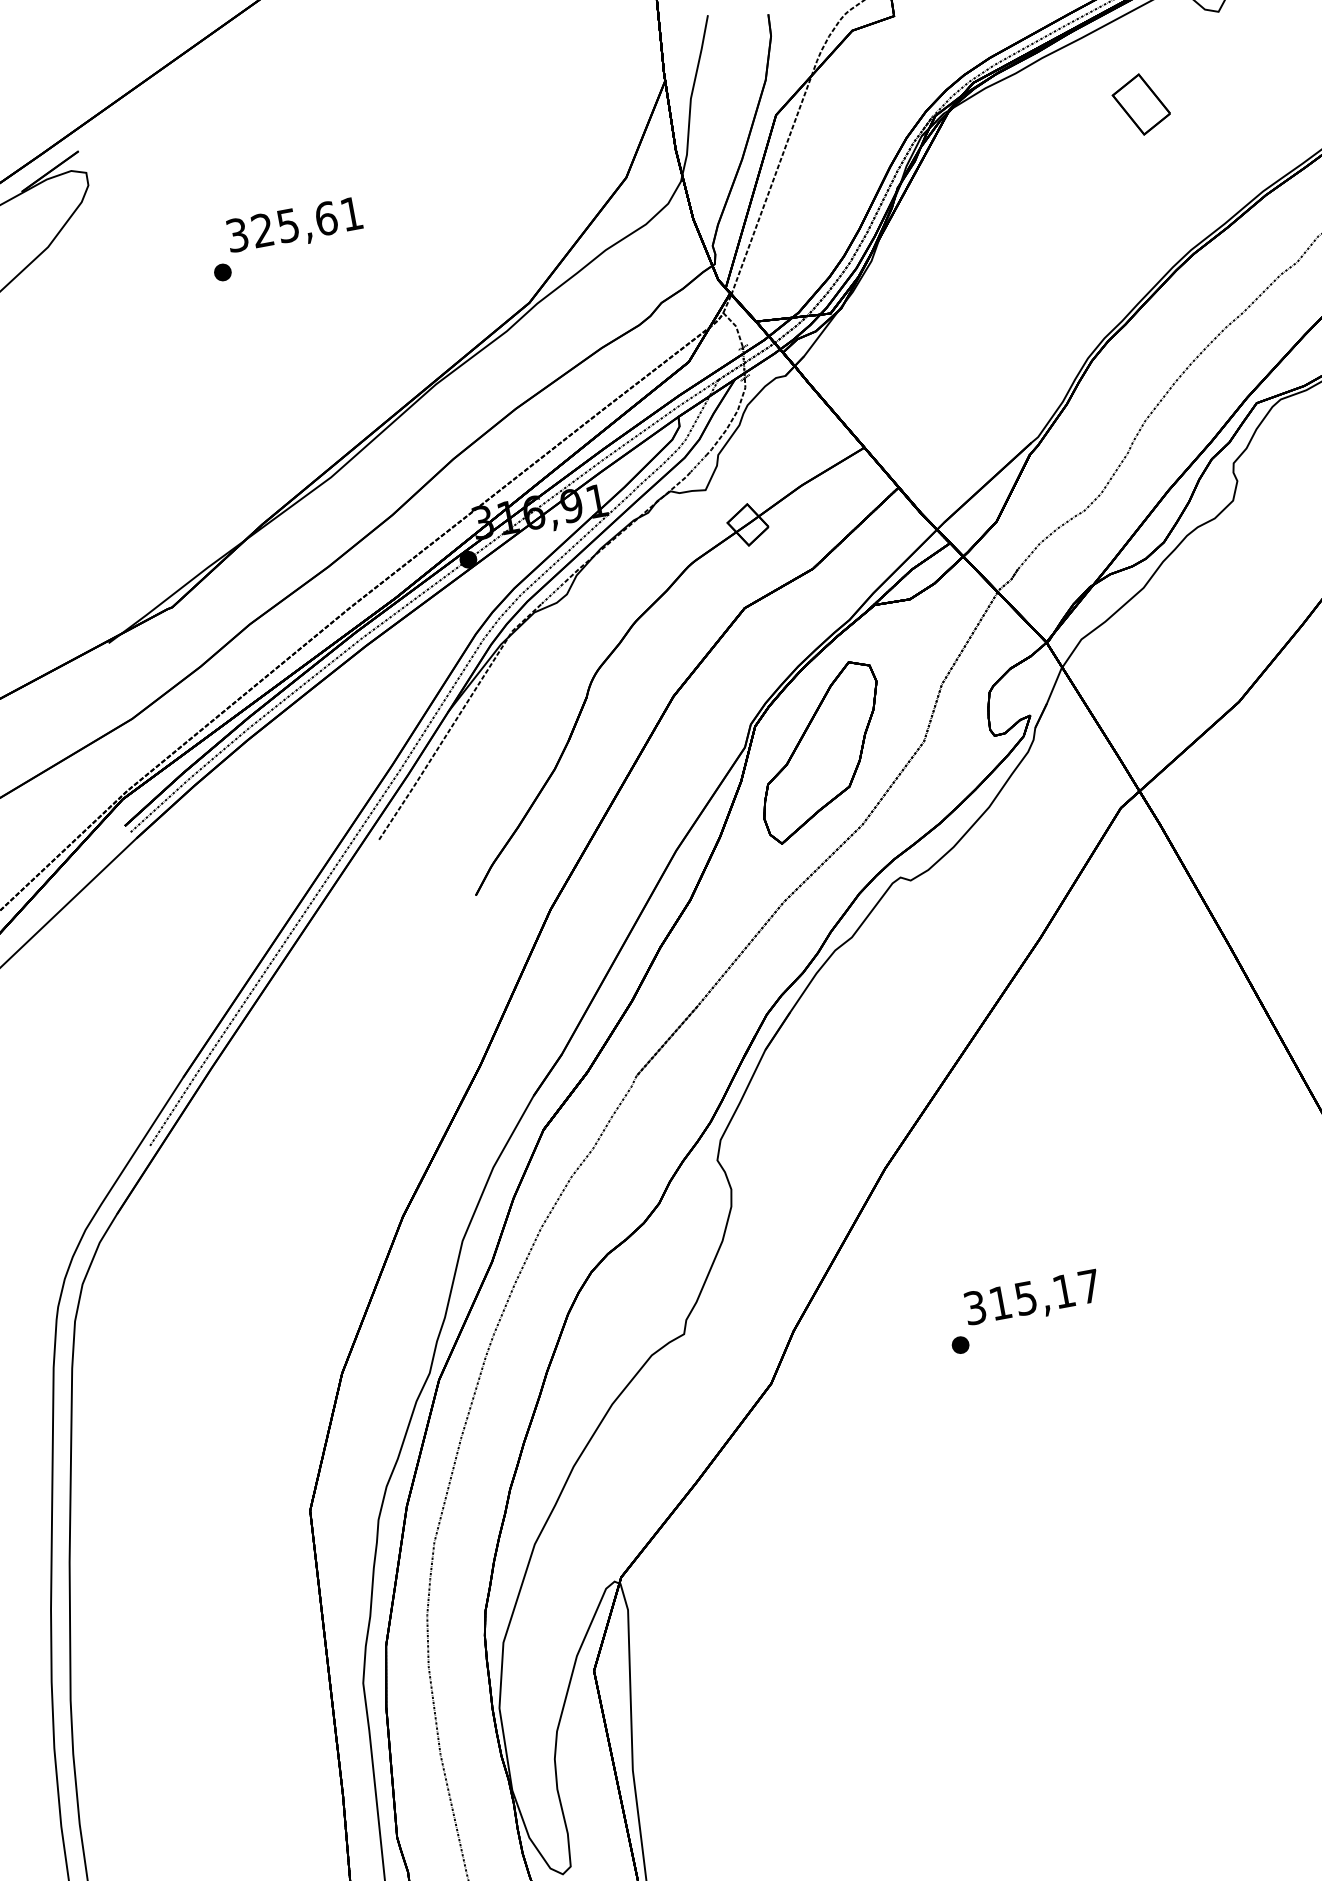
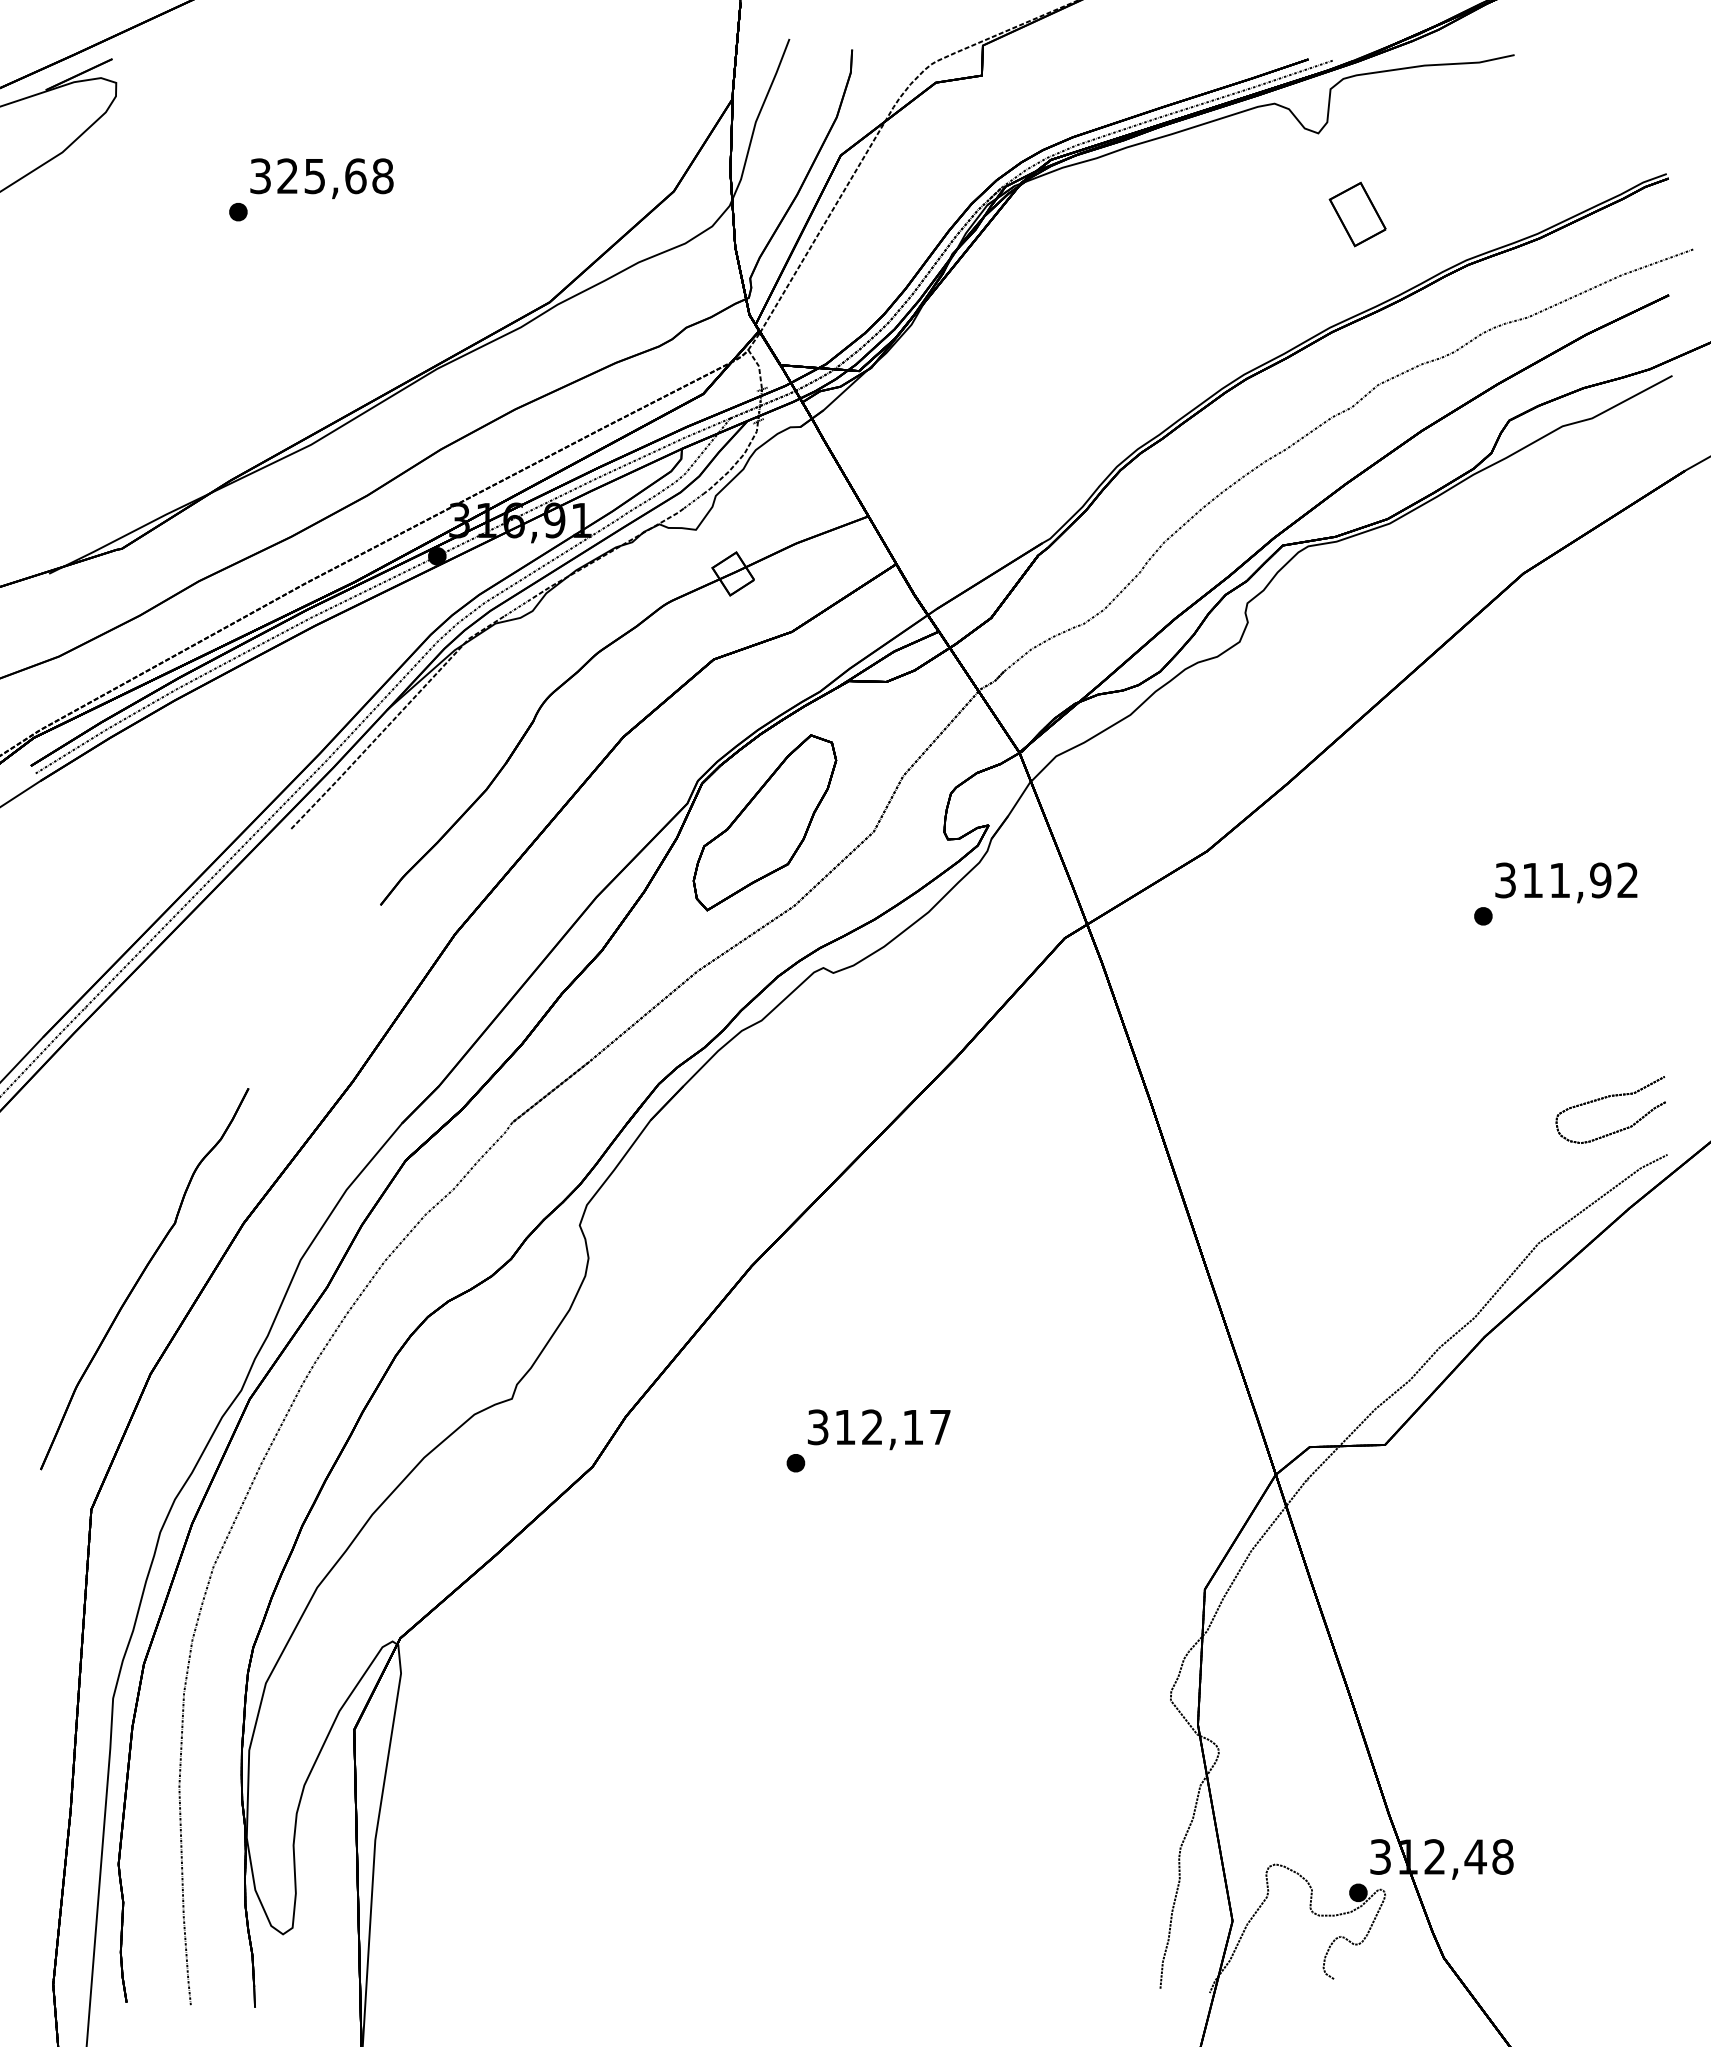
part: (1141, 104) -> (1357, 214), moved
text: (351, 214) -> (382, 176), 325,61 -> 325,68
part: (320, 1286) -> (144, 1279), added
text: (1026, 1298) -> (872, 1427), 315,17 -> 312,17

